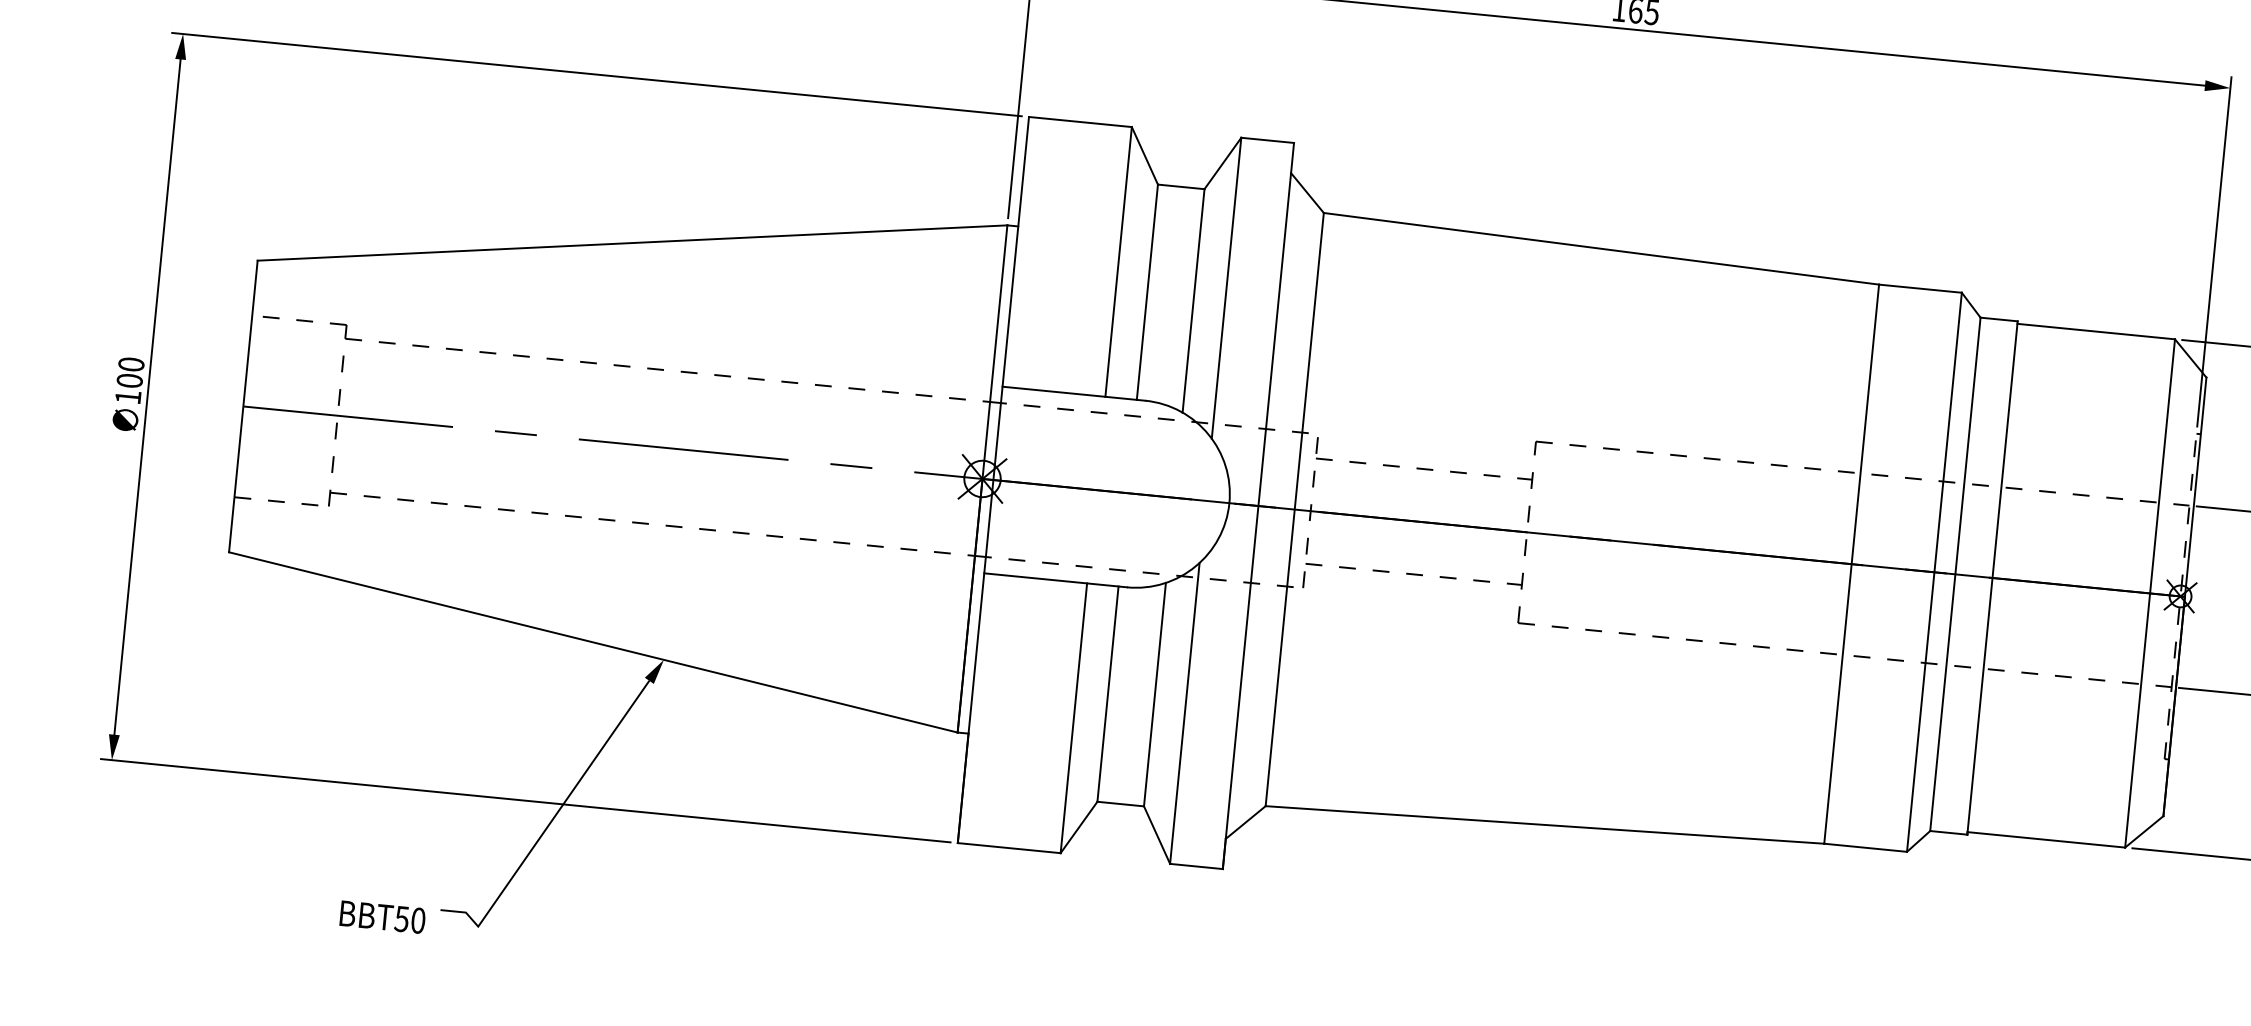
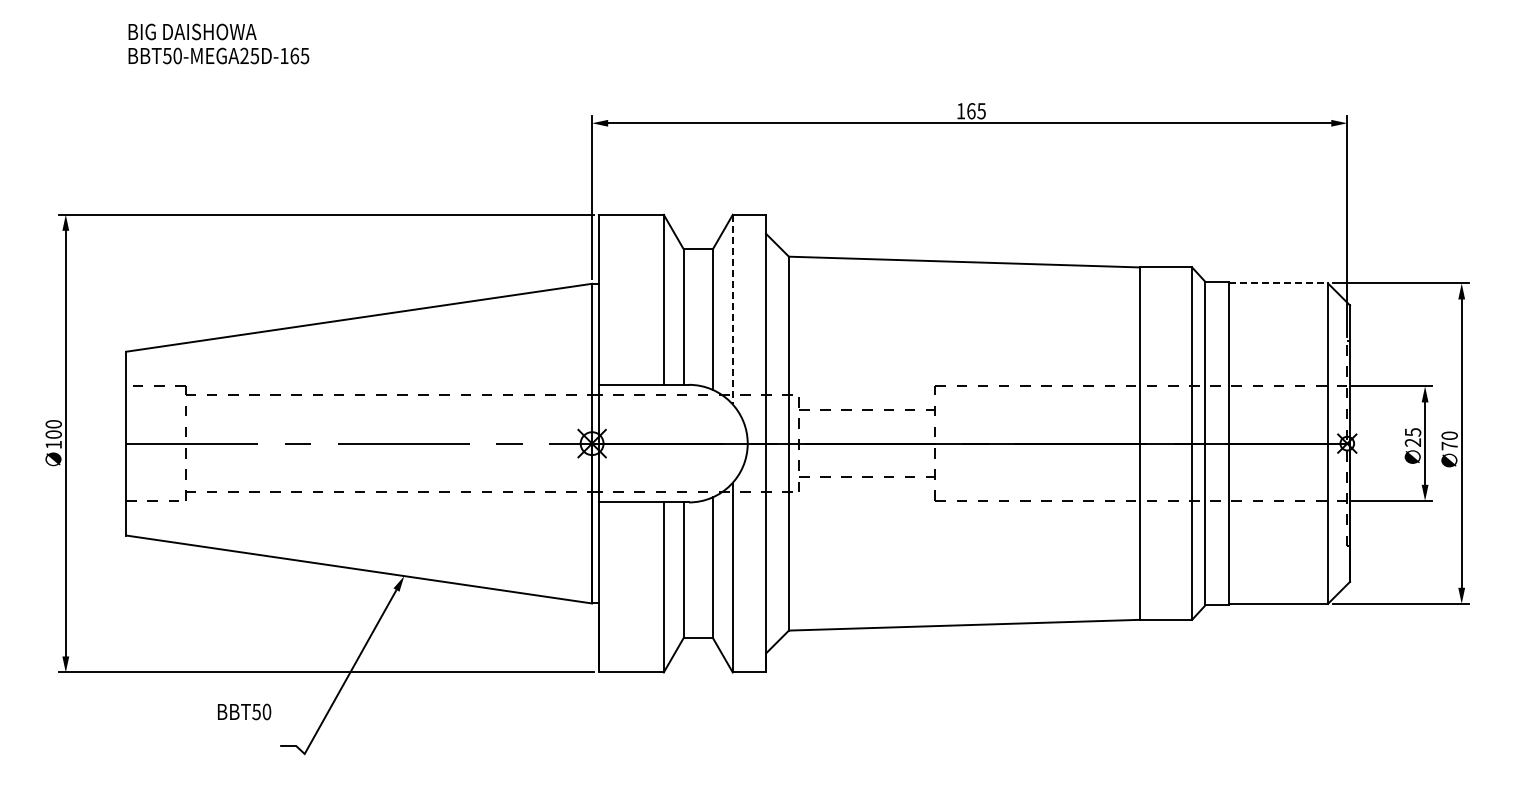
line: (1226, 287) -> (732, 309), solid -> dashed
line: (2096, 331) -> (1278, 283), solid -> dashed
text: (382, 916) -> (244, 711), moved

